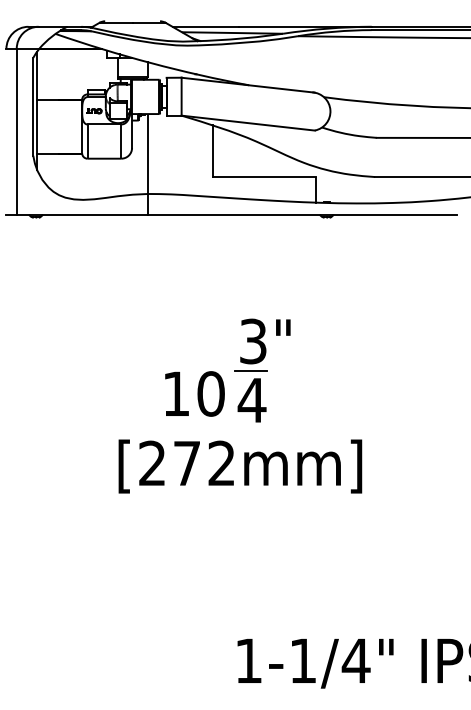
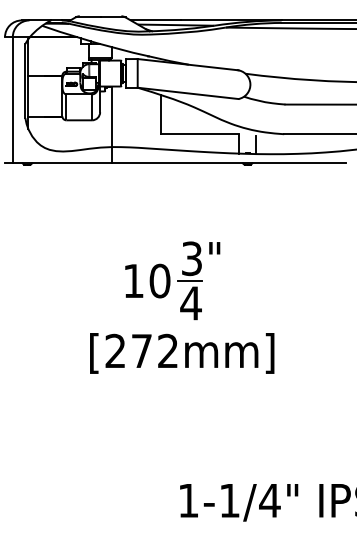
line: (337, 190) -> (255, 144), added
text: (194, 393) -> (147, 280), moved

